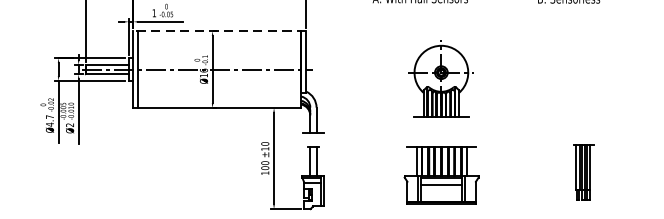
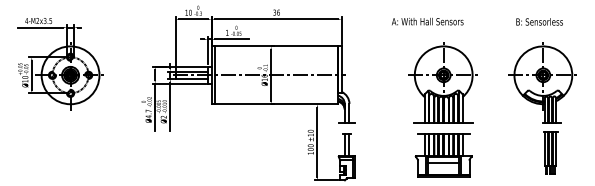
line: (219, 31) -> (276, 46), dashed -> solid
part: (440, 79) -> (442, 82), size x1.43
part: (572, 79) -> (542, 82), added

